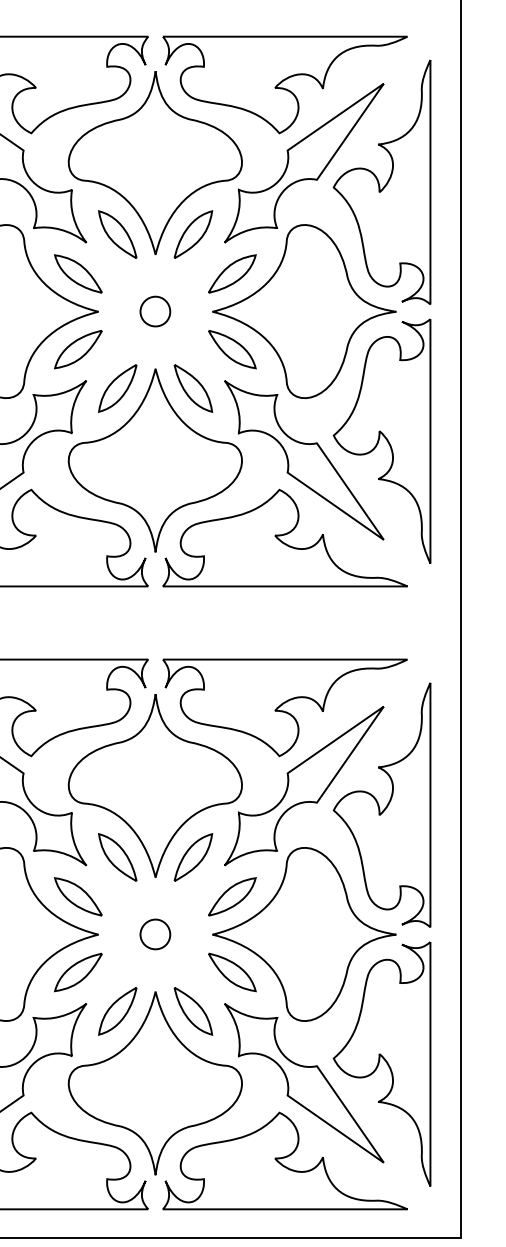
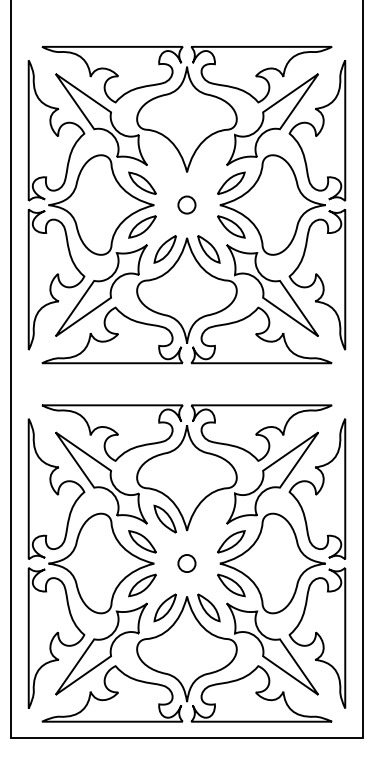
part: (116, 234) -> (164, 160), removed
part: (192, 234) -> (208, 160), removed
part: (192, 856) -> (208, 518), removed

